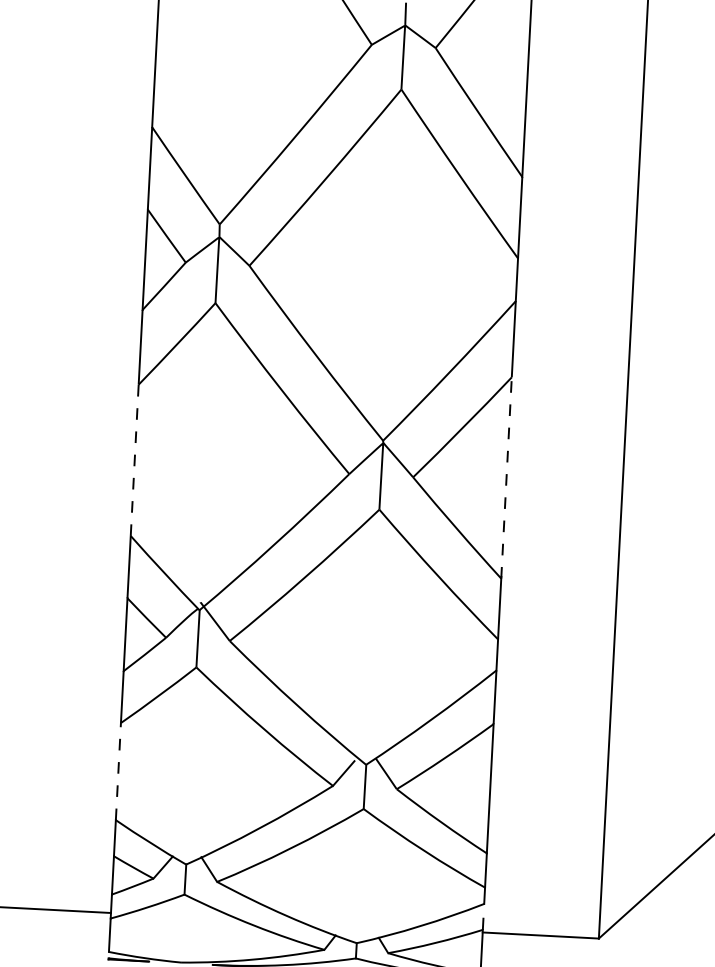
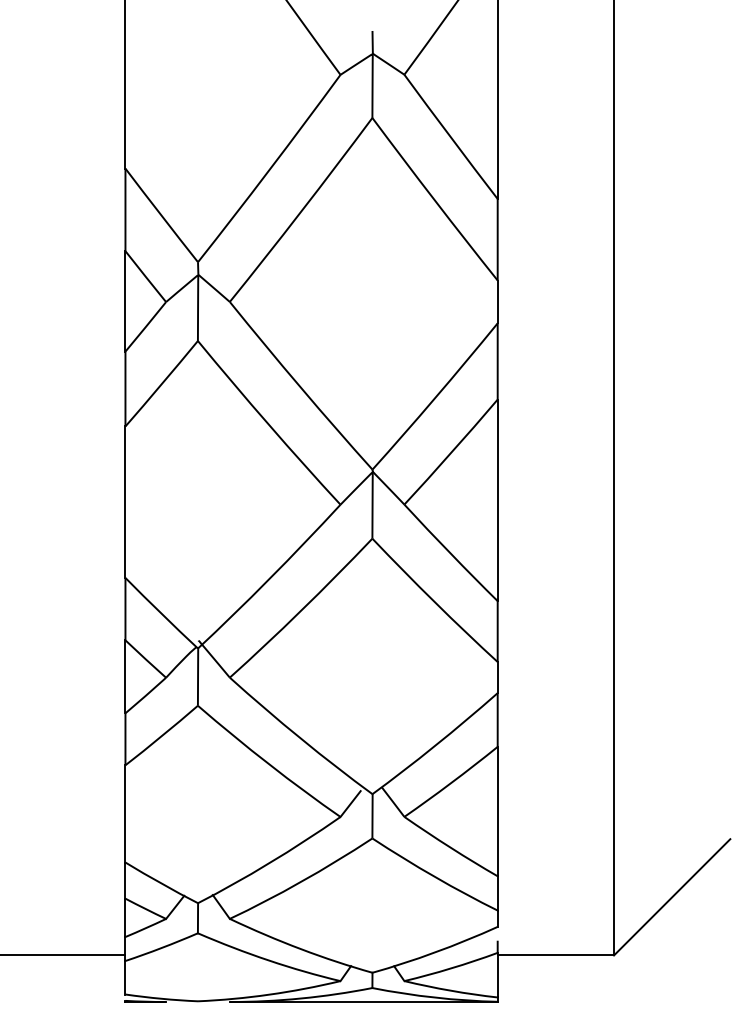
line: (134, 460) -> (125, 502), dashed -> solid
line: (506, 478) -> (497, 500), dashed -> solid
line: (118, 771) -> (125, 813), dashed -> solid

